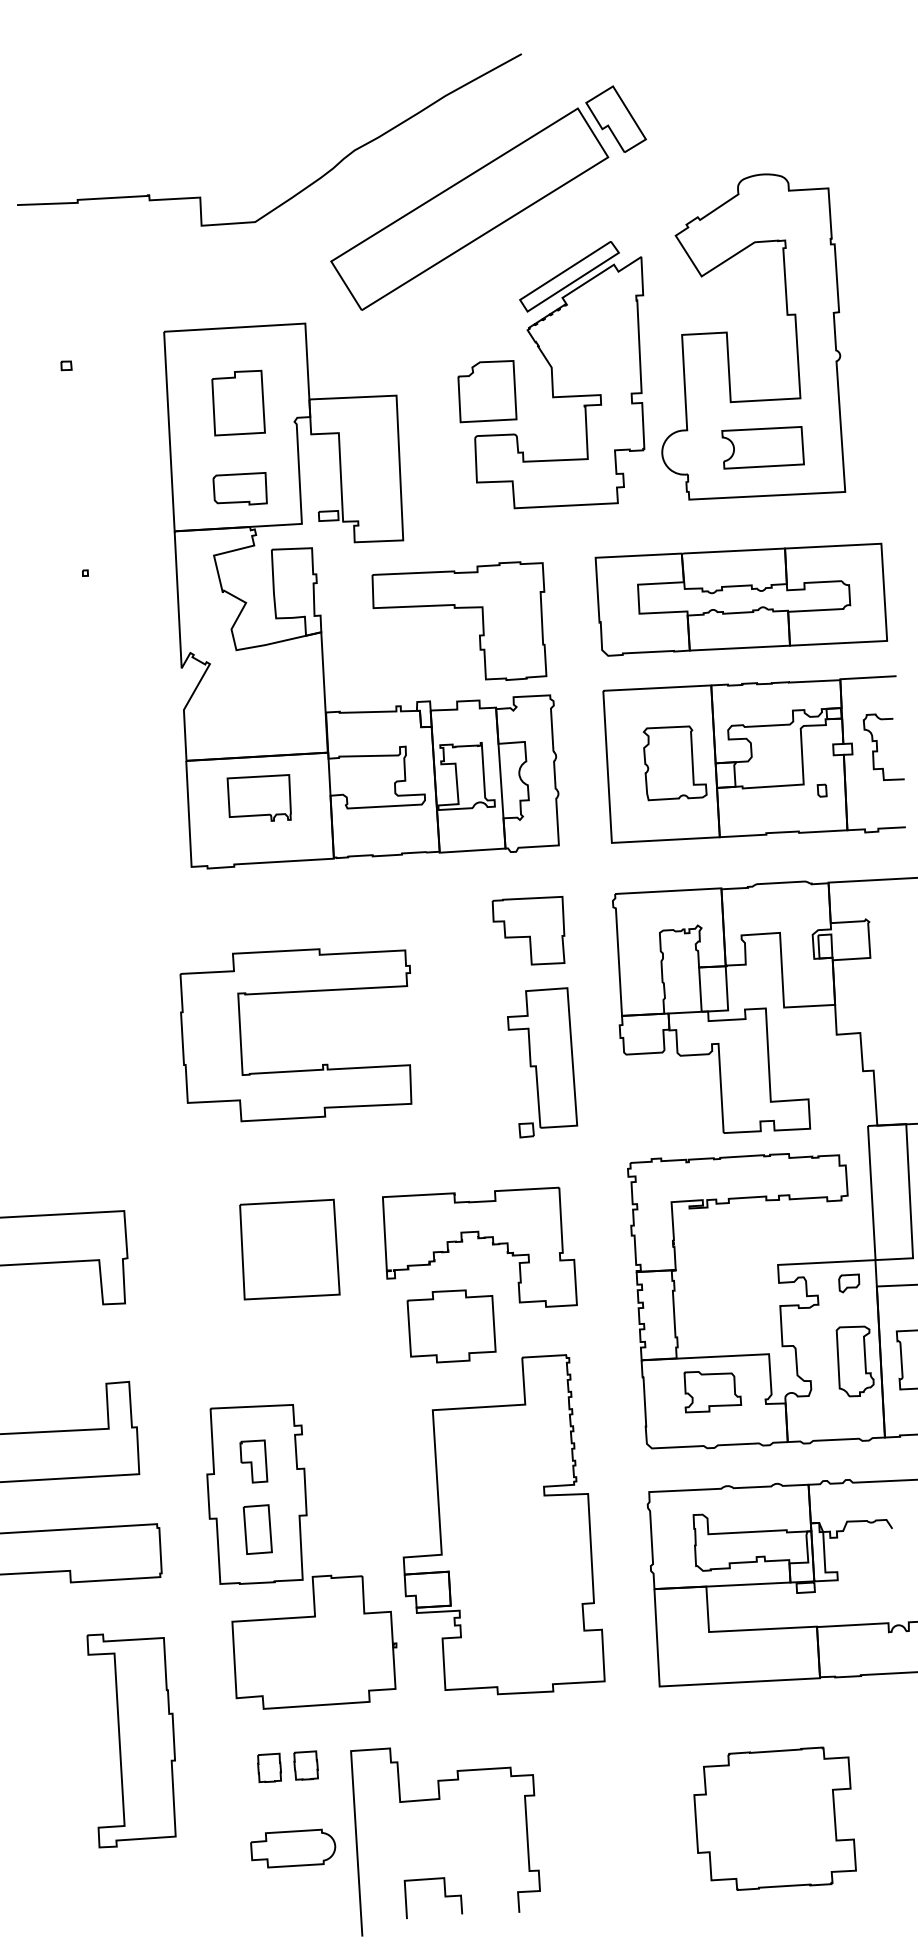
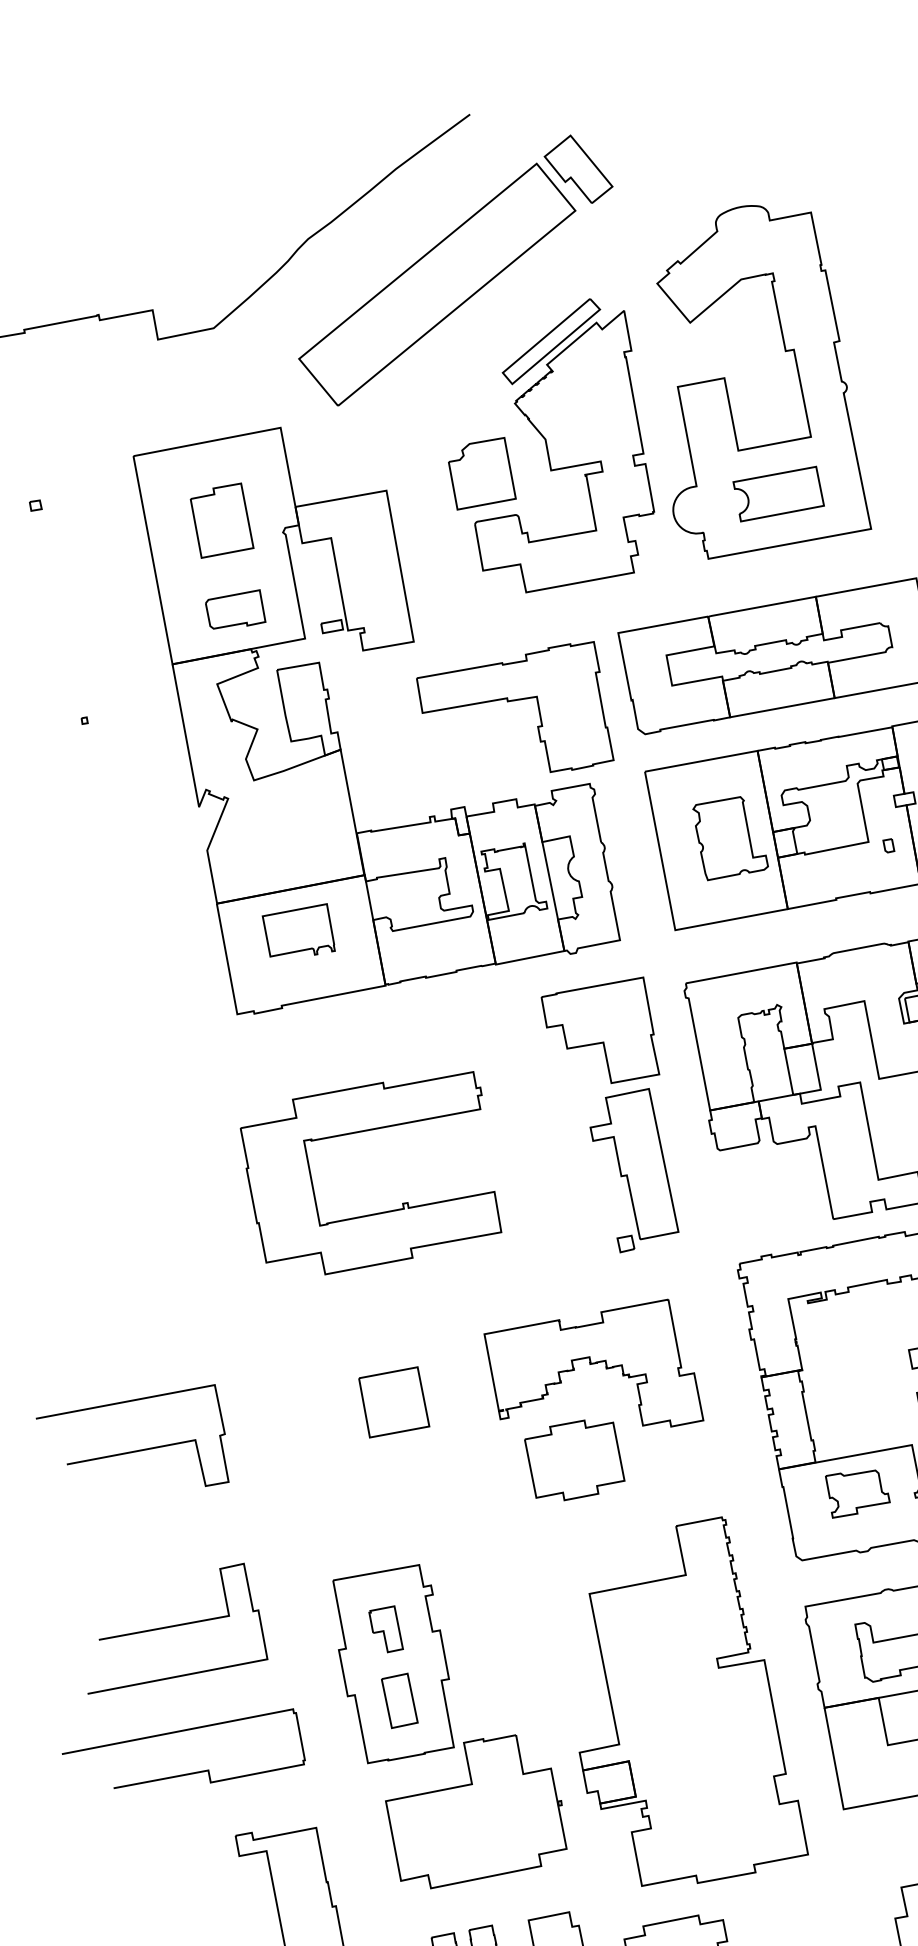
part: (459, 608) -> (512, 701), moved
part: (528, 930) -> (600, 1033), size x1.4
part: (289, 1249) -> (393, 1402), size x0.6
part: (503, 1524) -> (679, 1704), moved

